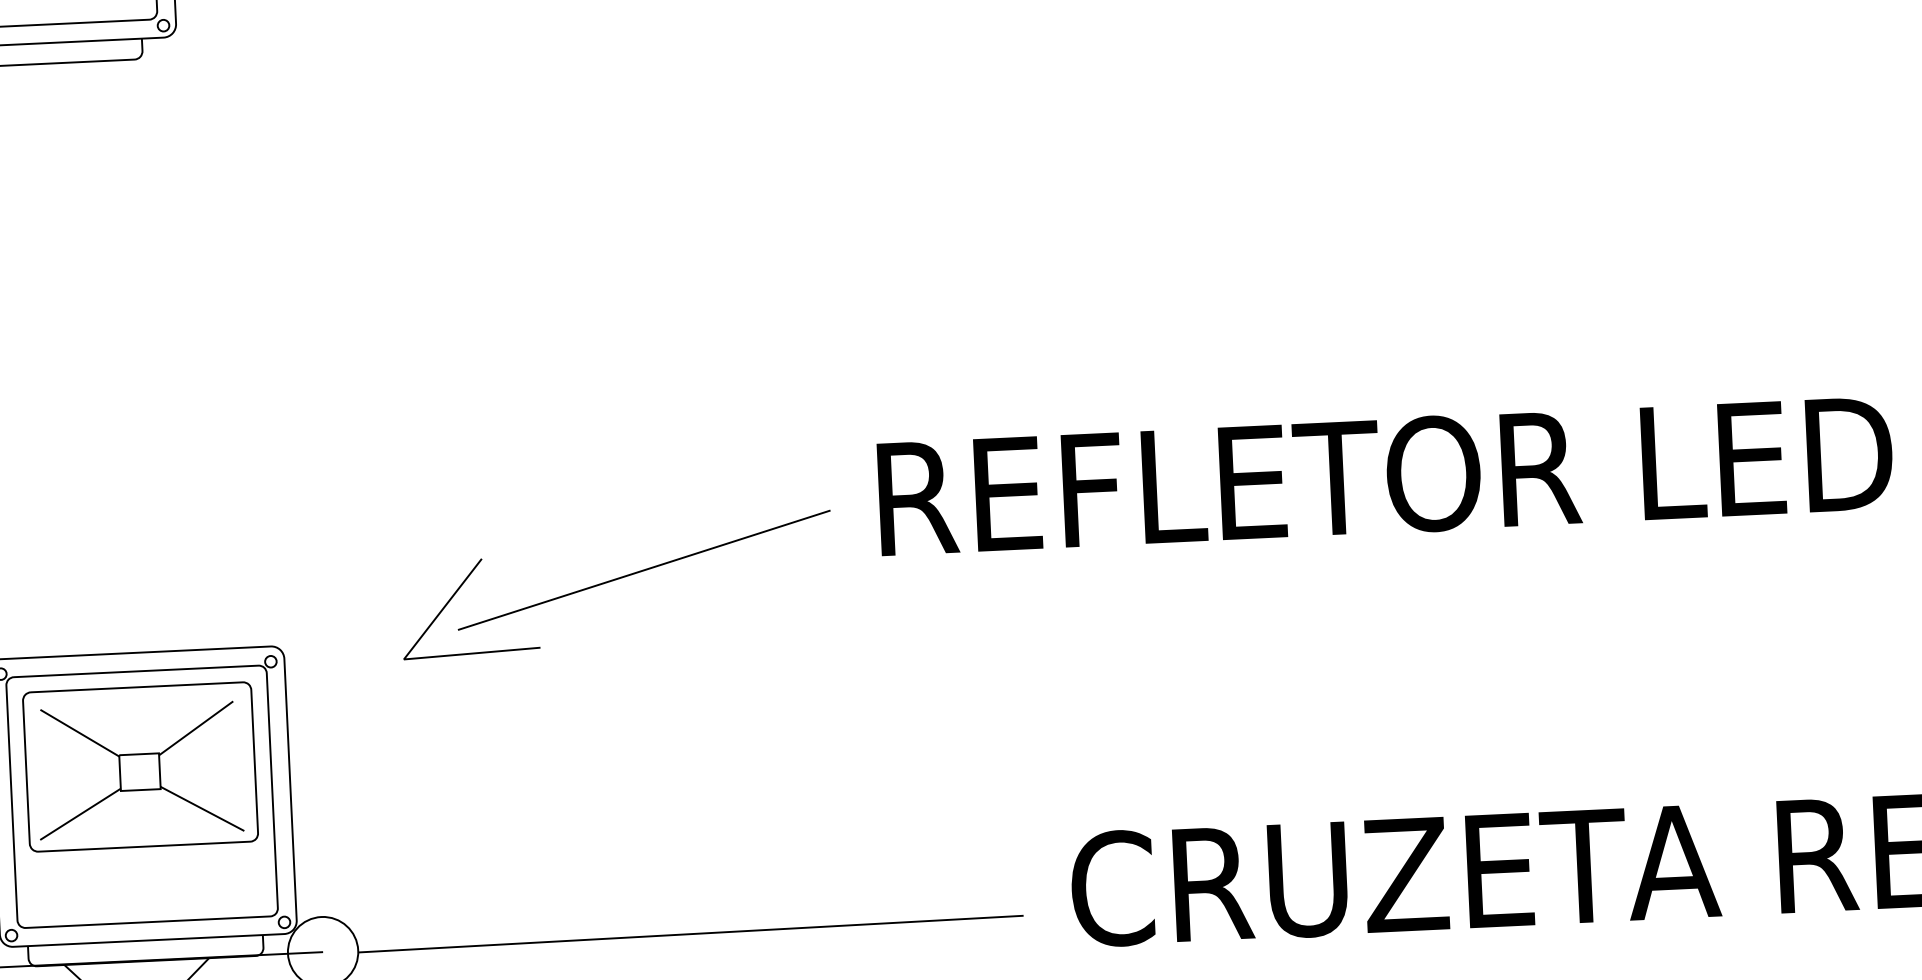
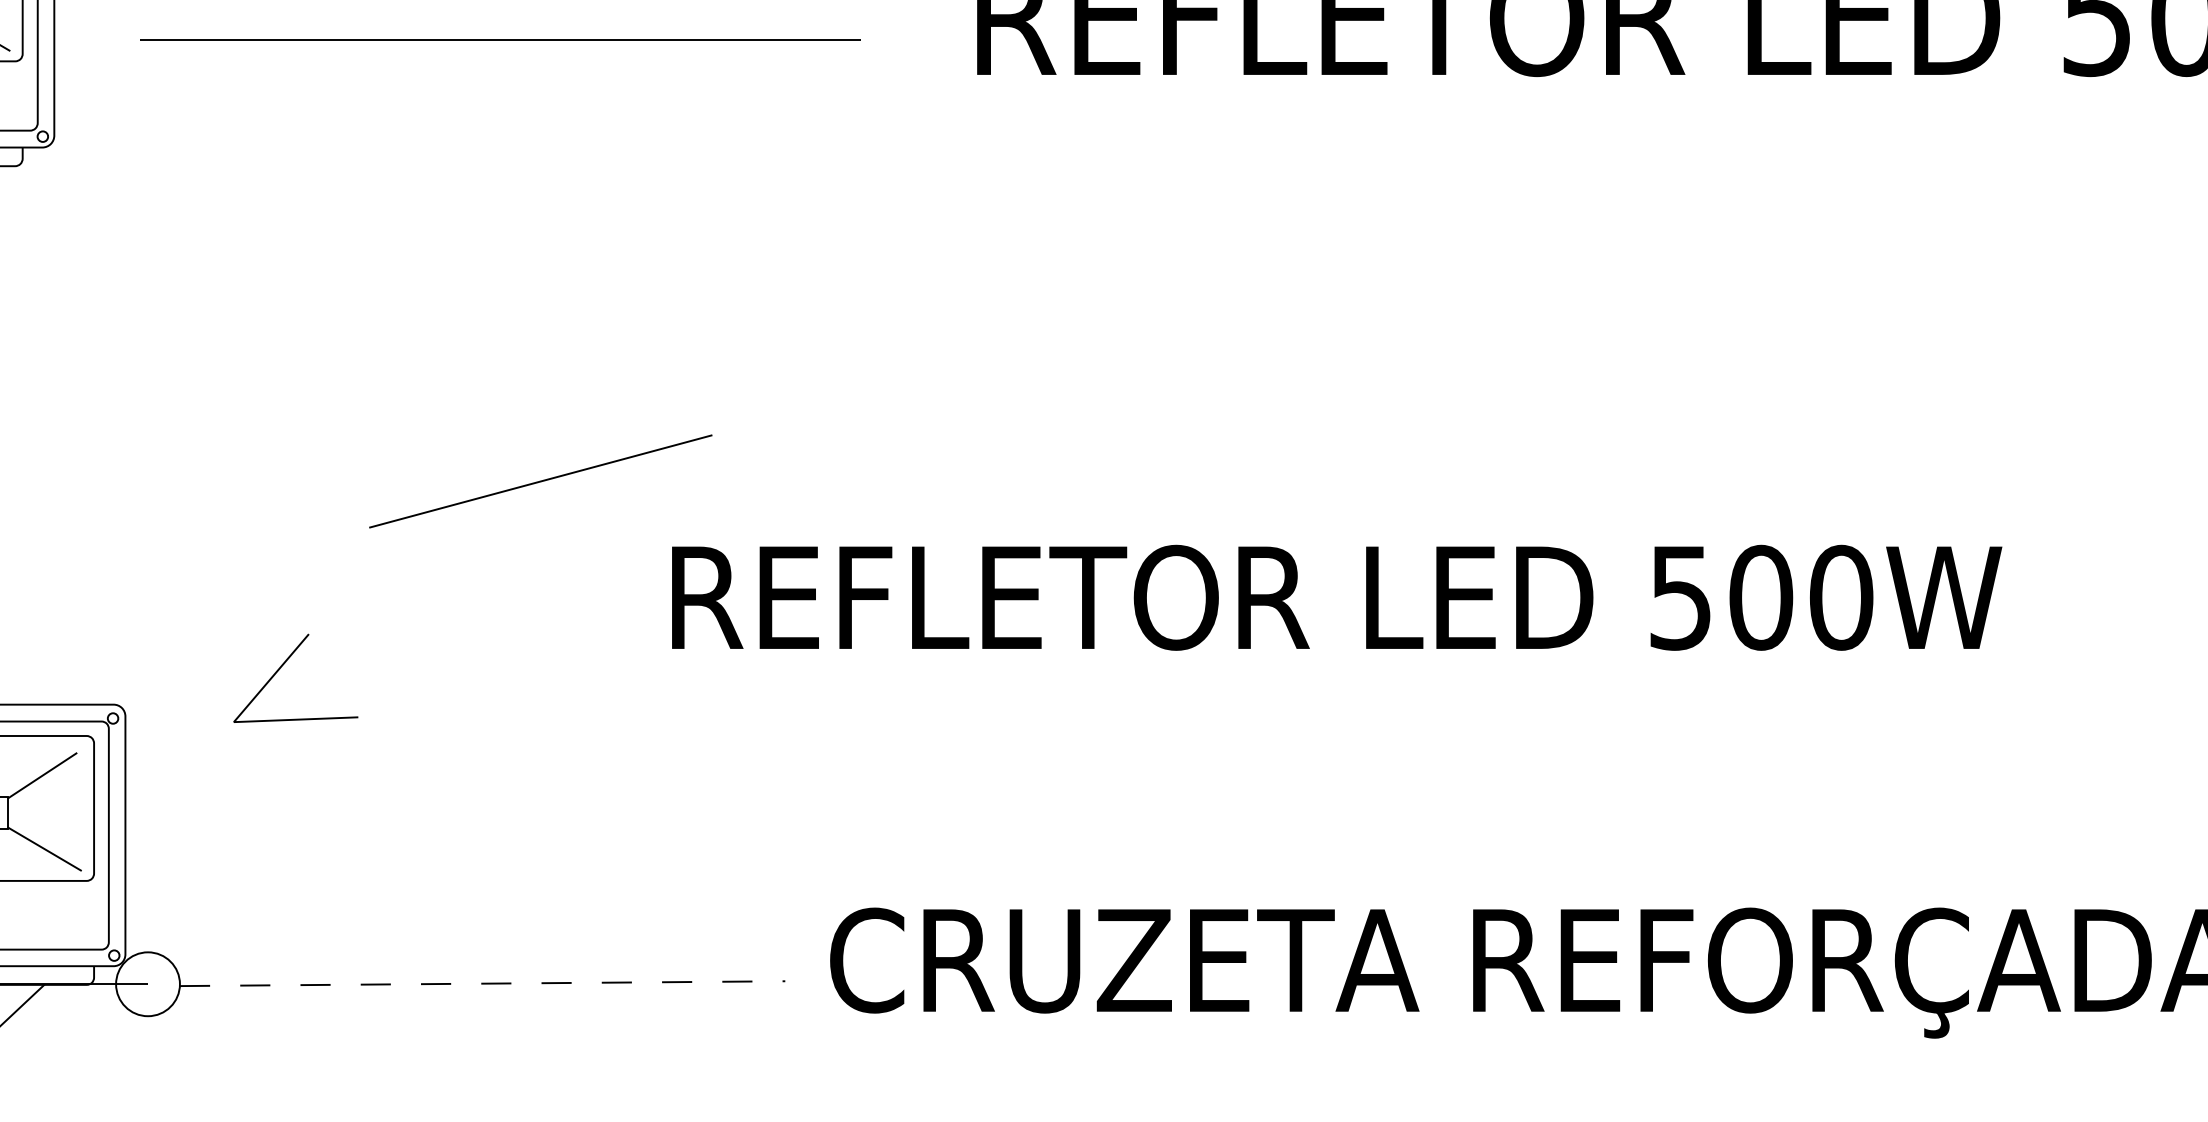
line: (643, 570) -> (540, 481), moved
line: (690, 933) -> (482, 983), solid -> dashed

